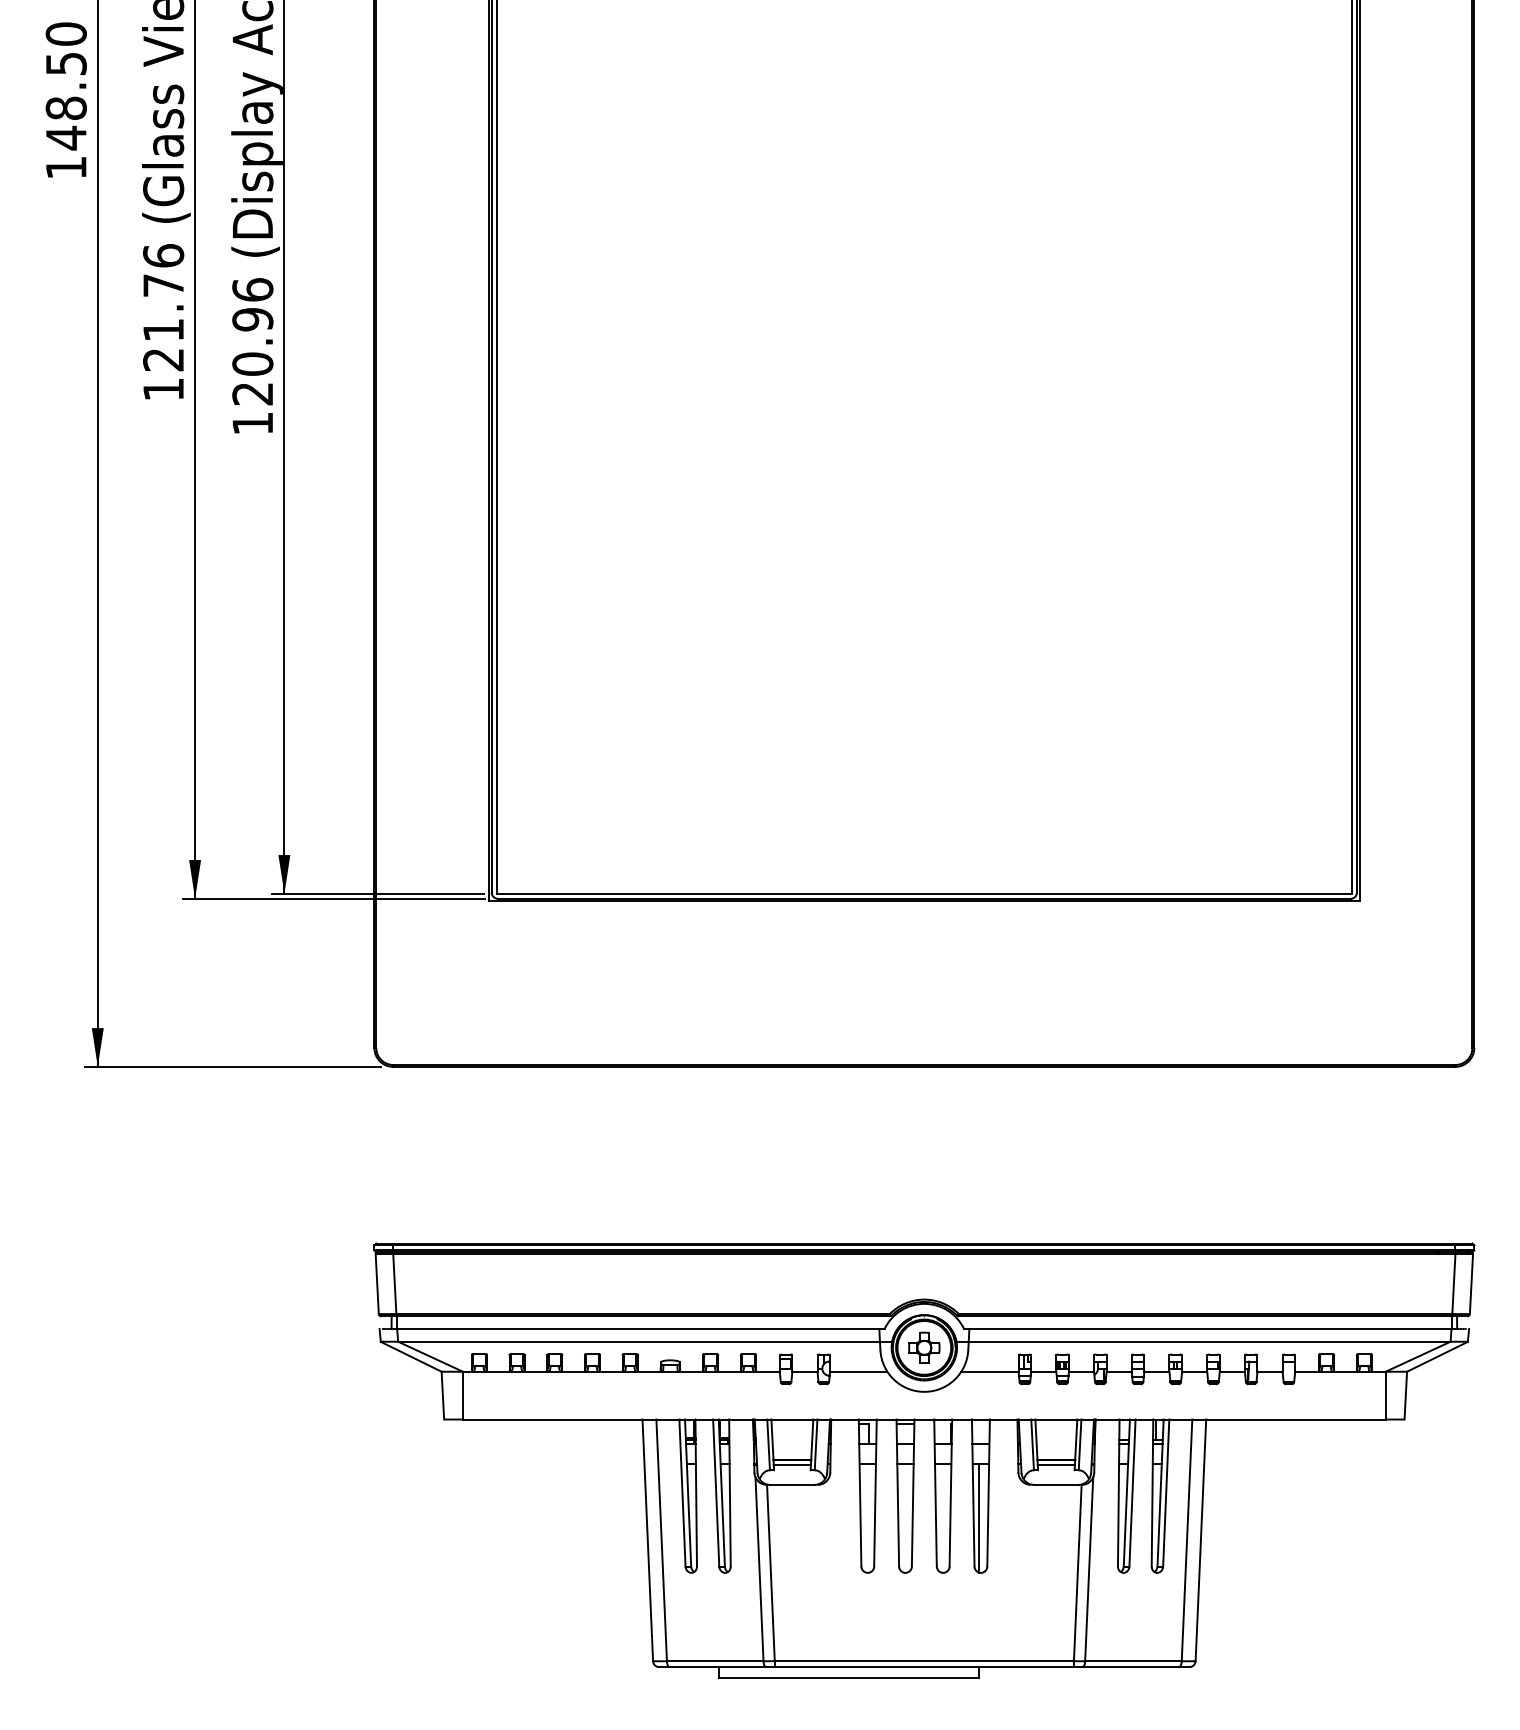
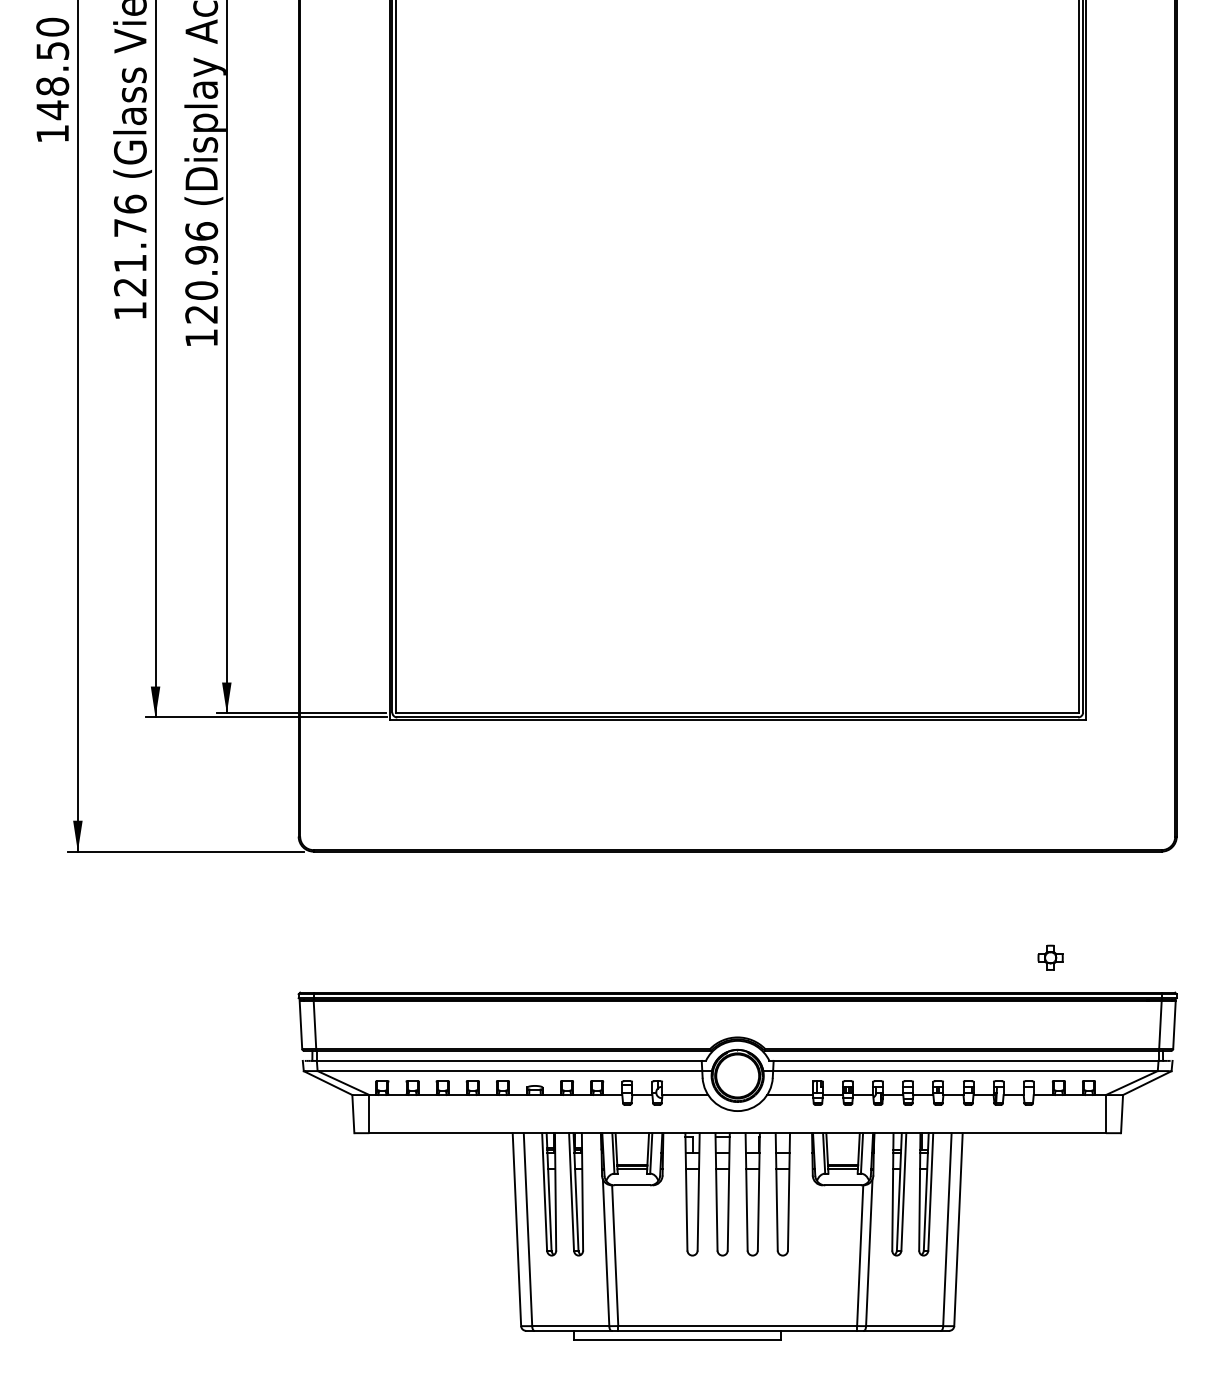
part: (924, 1347) -> (1050, 957), moved
line: (979, 1518) -> (781, 1212), removed

